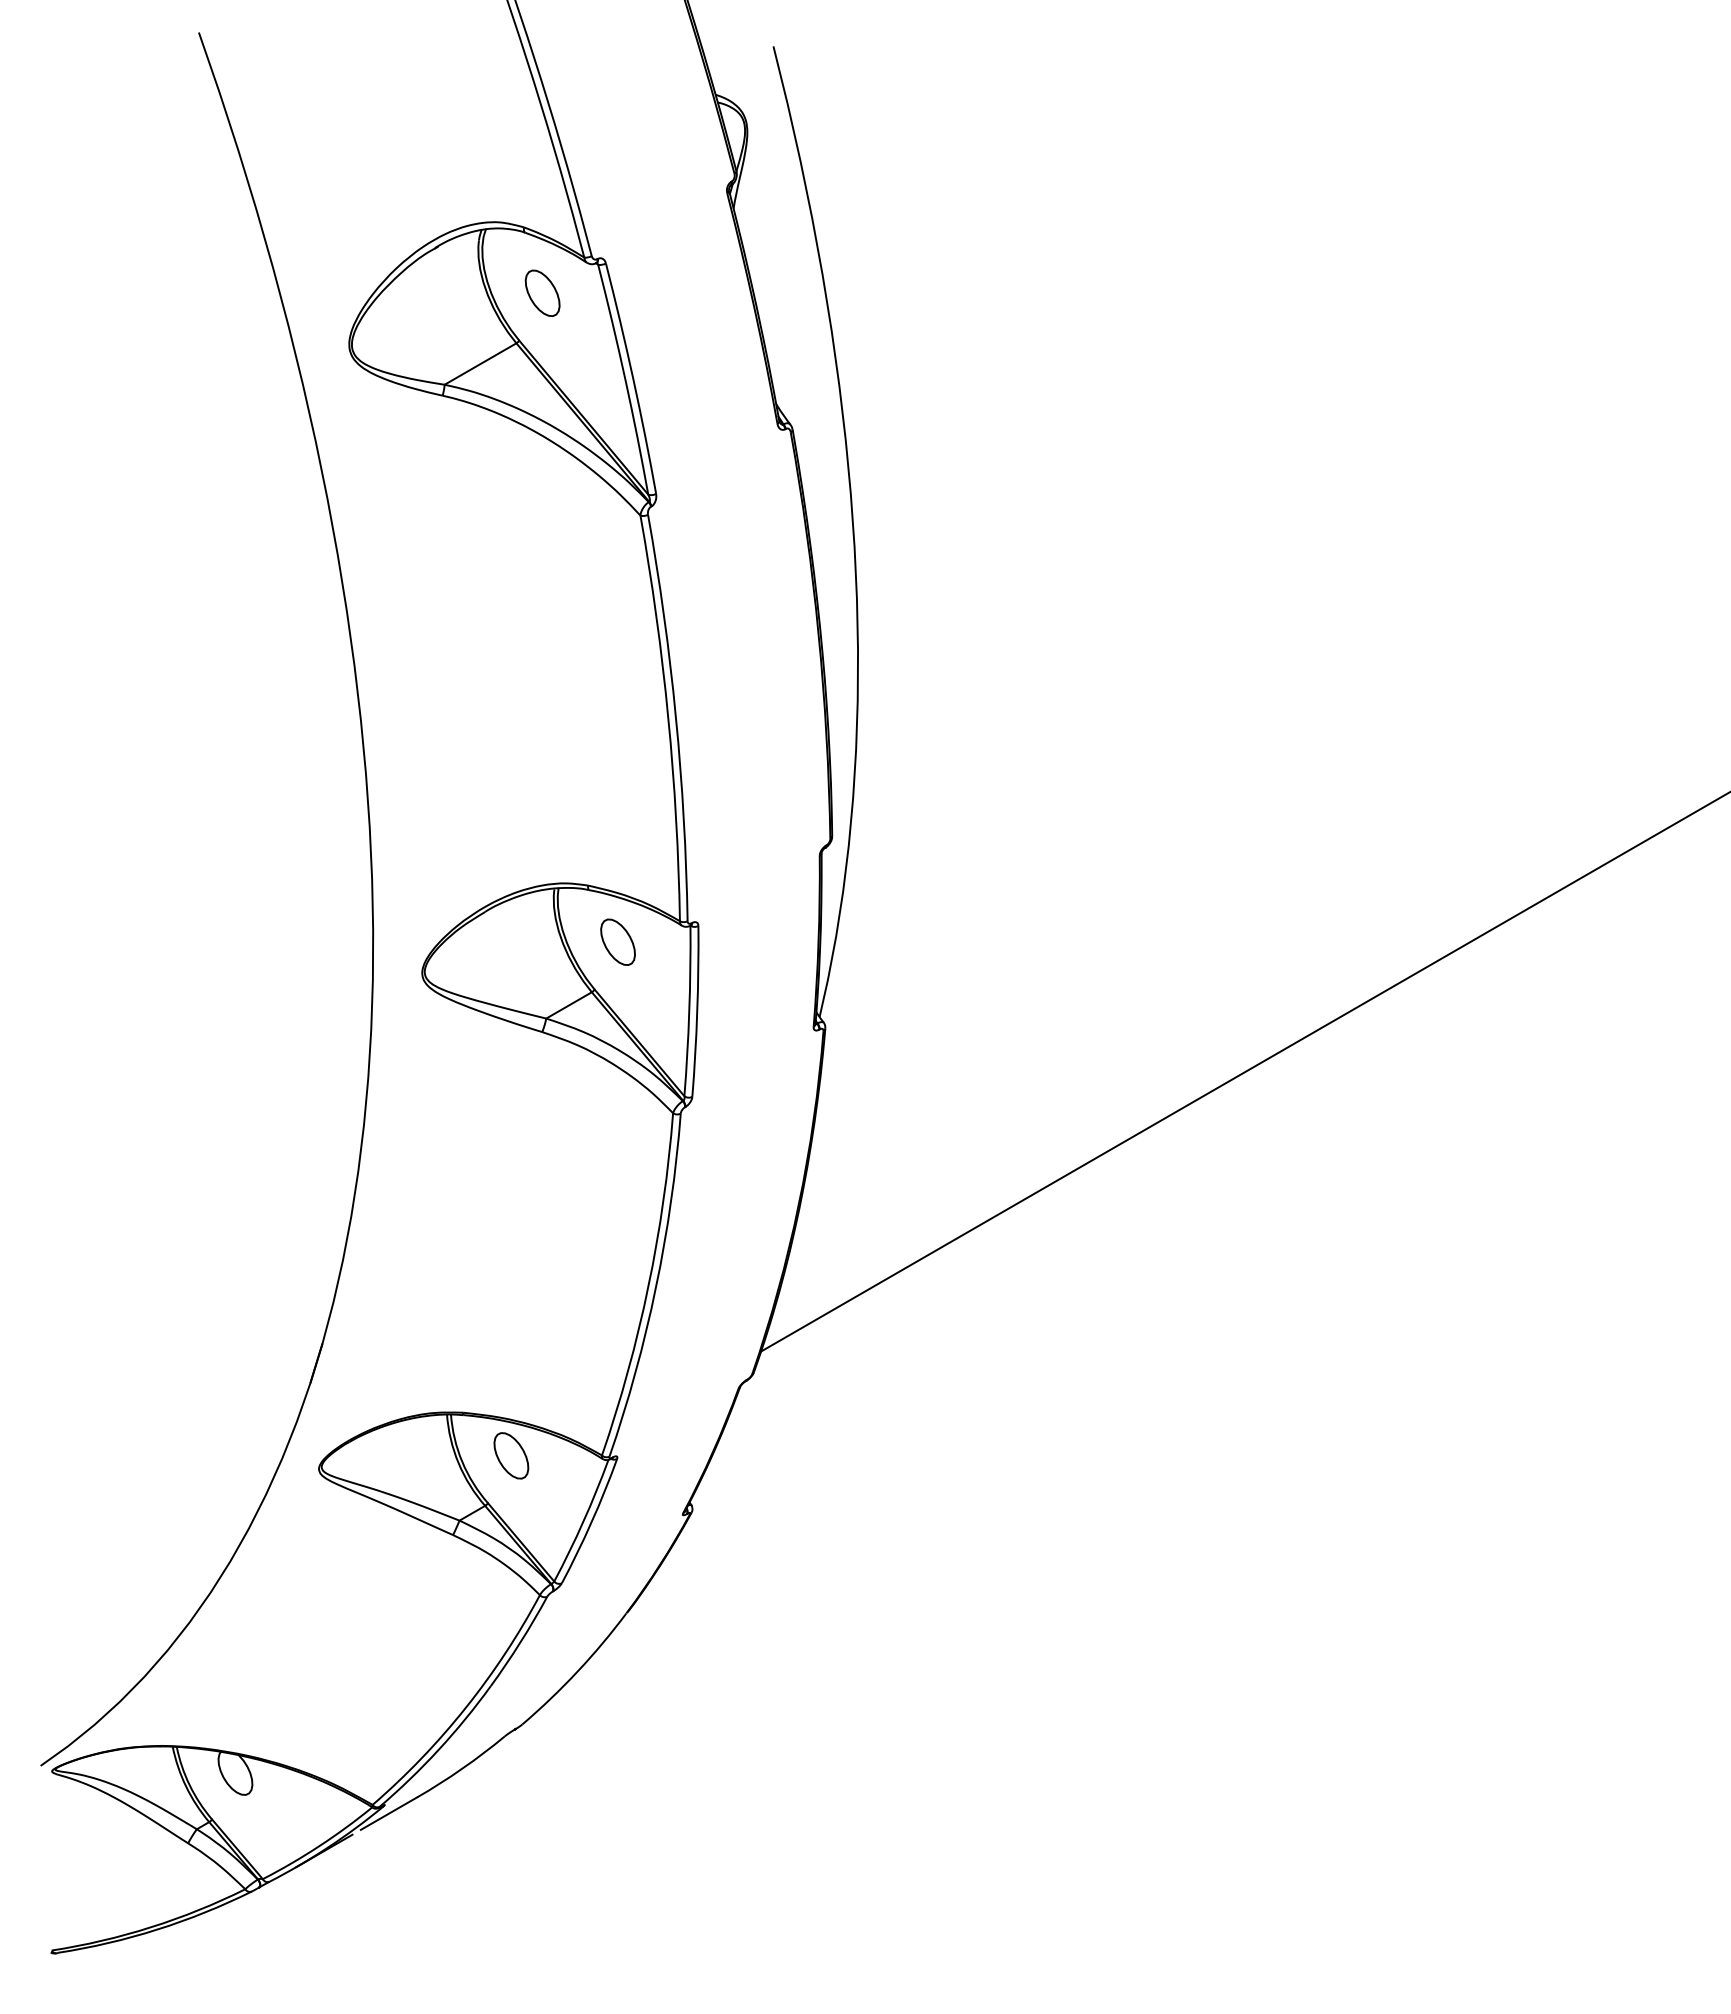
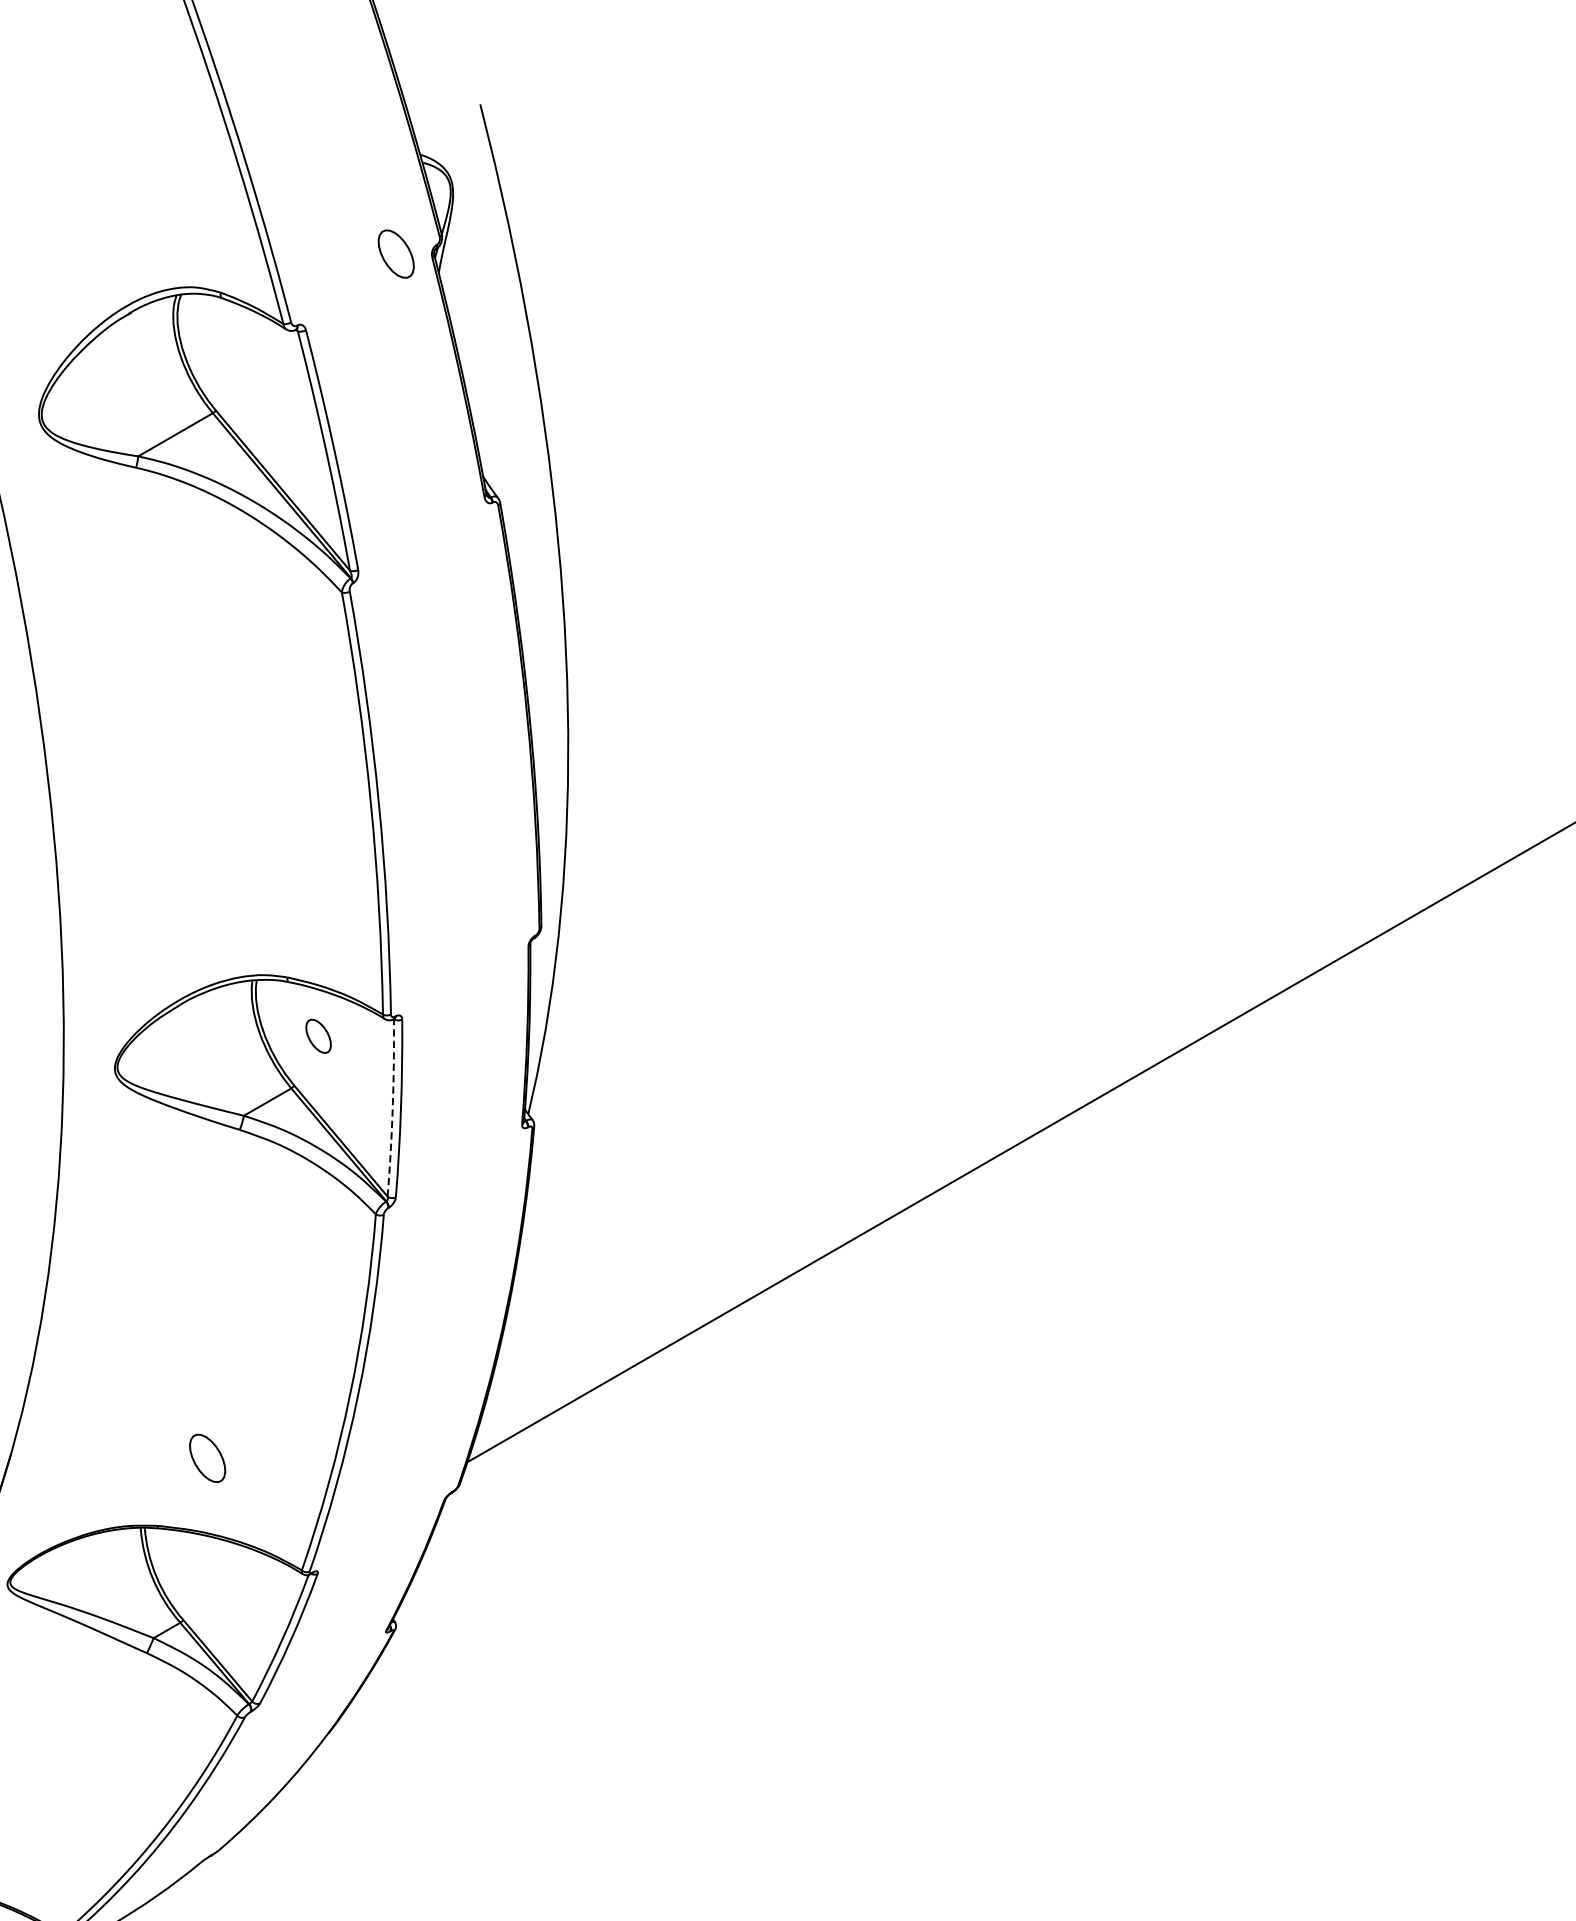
part: (542, 292) -> (396, 253), moved
part: (617, 941) -> (318, 1035), size x0.7
arc: (689, 1011) -> (392, 1108), solid -> dashed
part: (511, 1455) -> (207, 1458), moved

